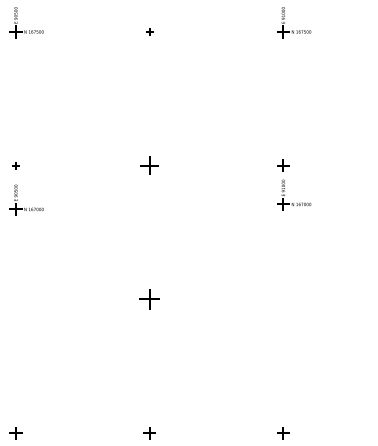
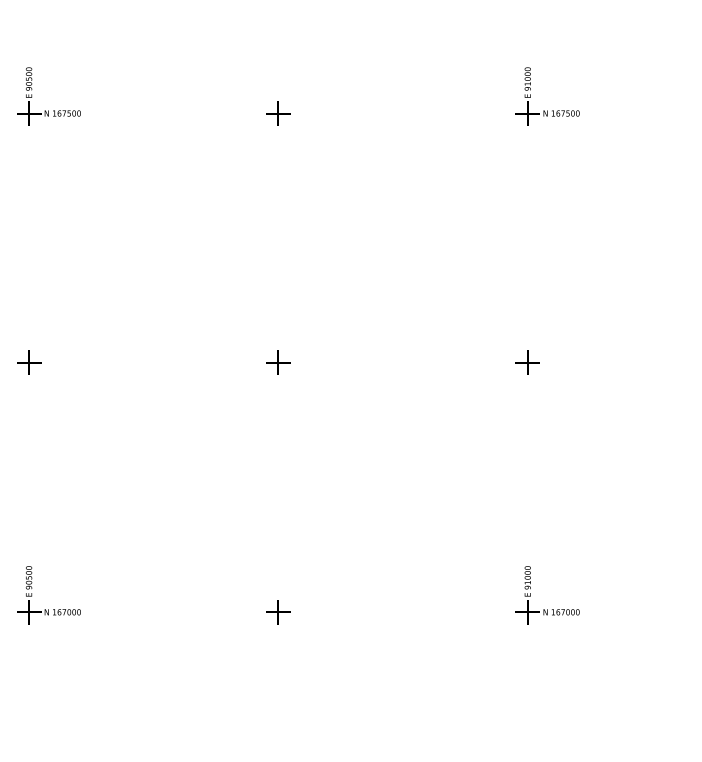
part: (149, 31) -> (278, 112), size x1.67
part: (15, 165) -> (28, 362), size x1.67
part: (149, 165) -> (278, 362), size x0.71
part: (293, 203) -> (546, 610), moved
part: (29, 207) -> (54, 608), moved
part: (149, 299) -> (278, 612), size x0.62

